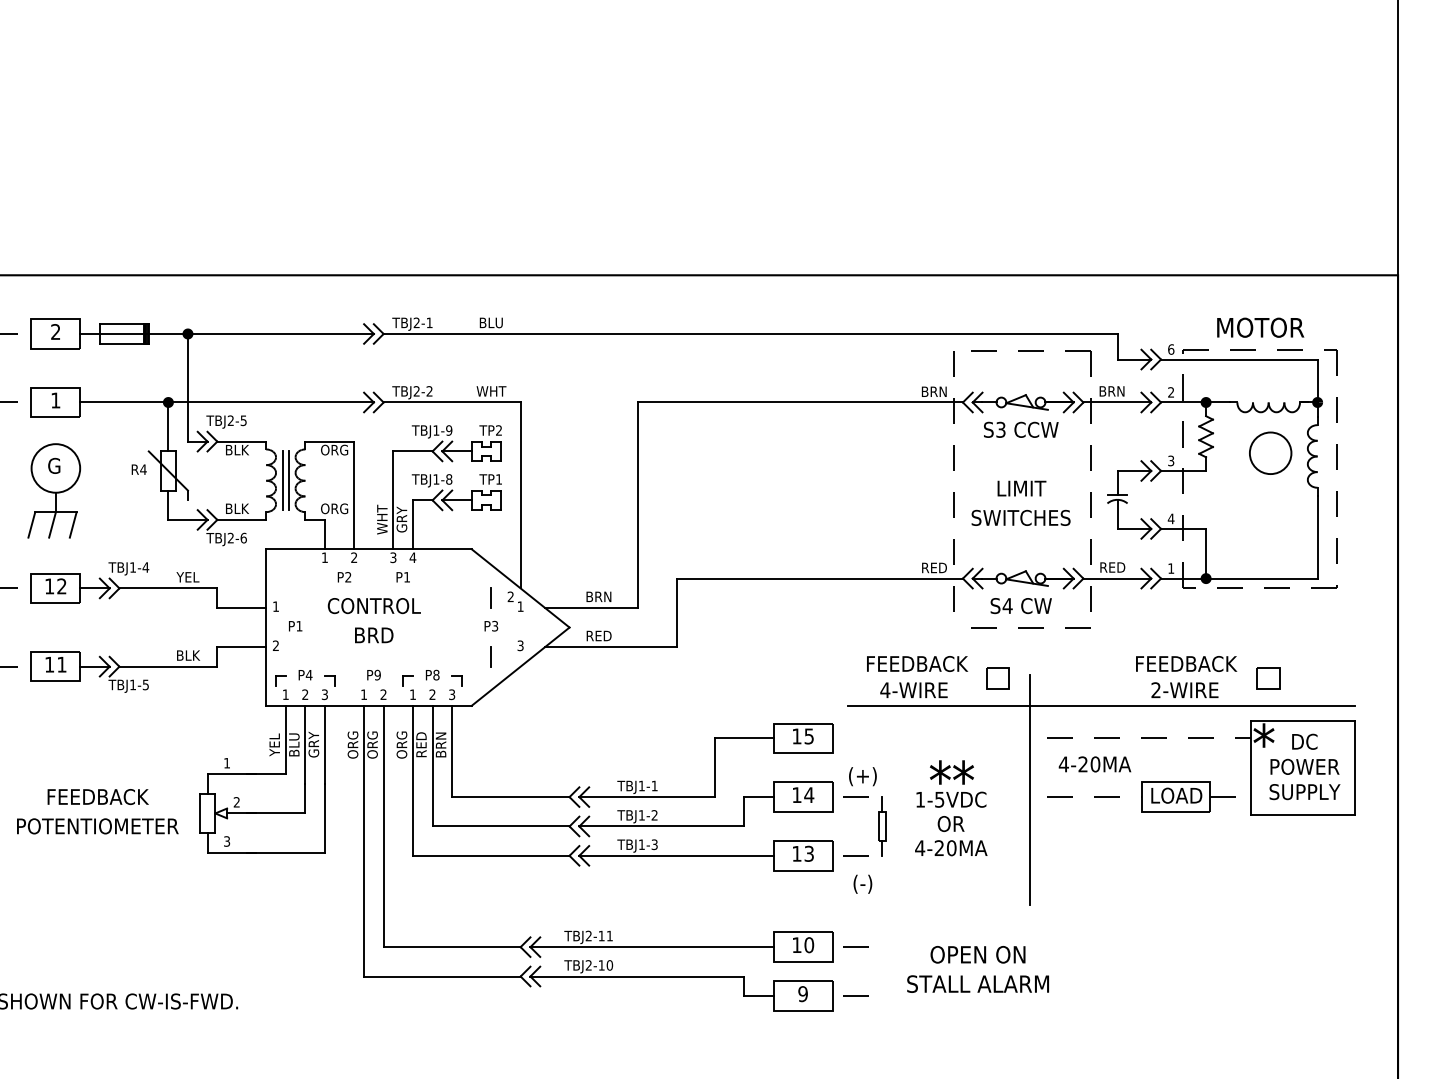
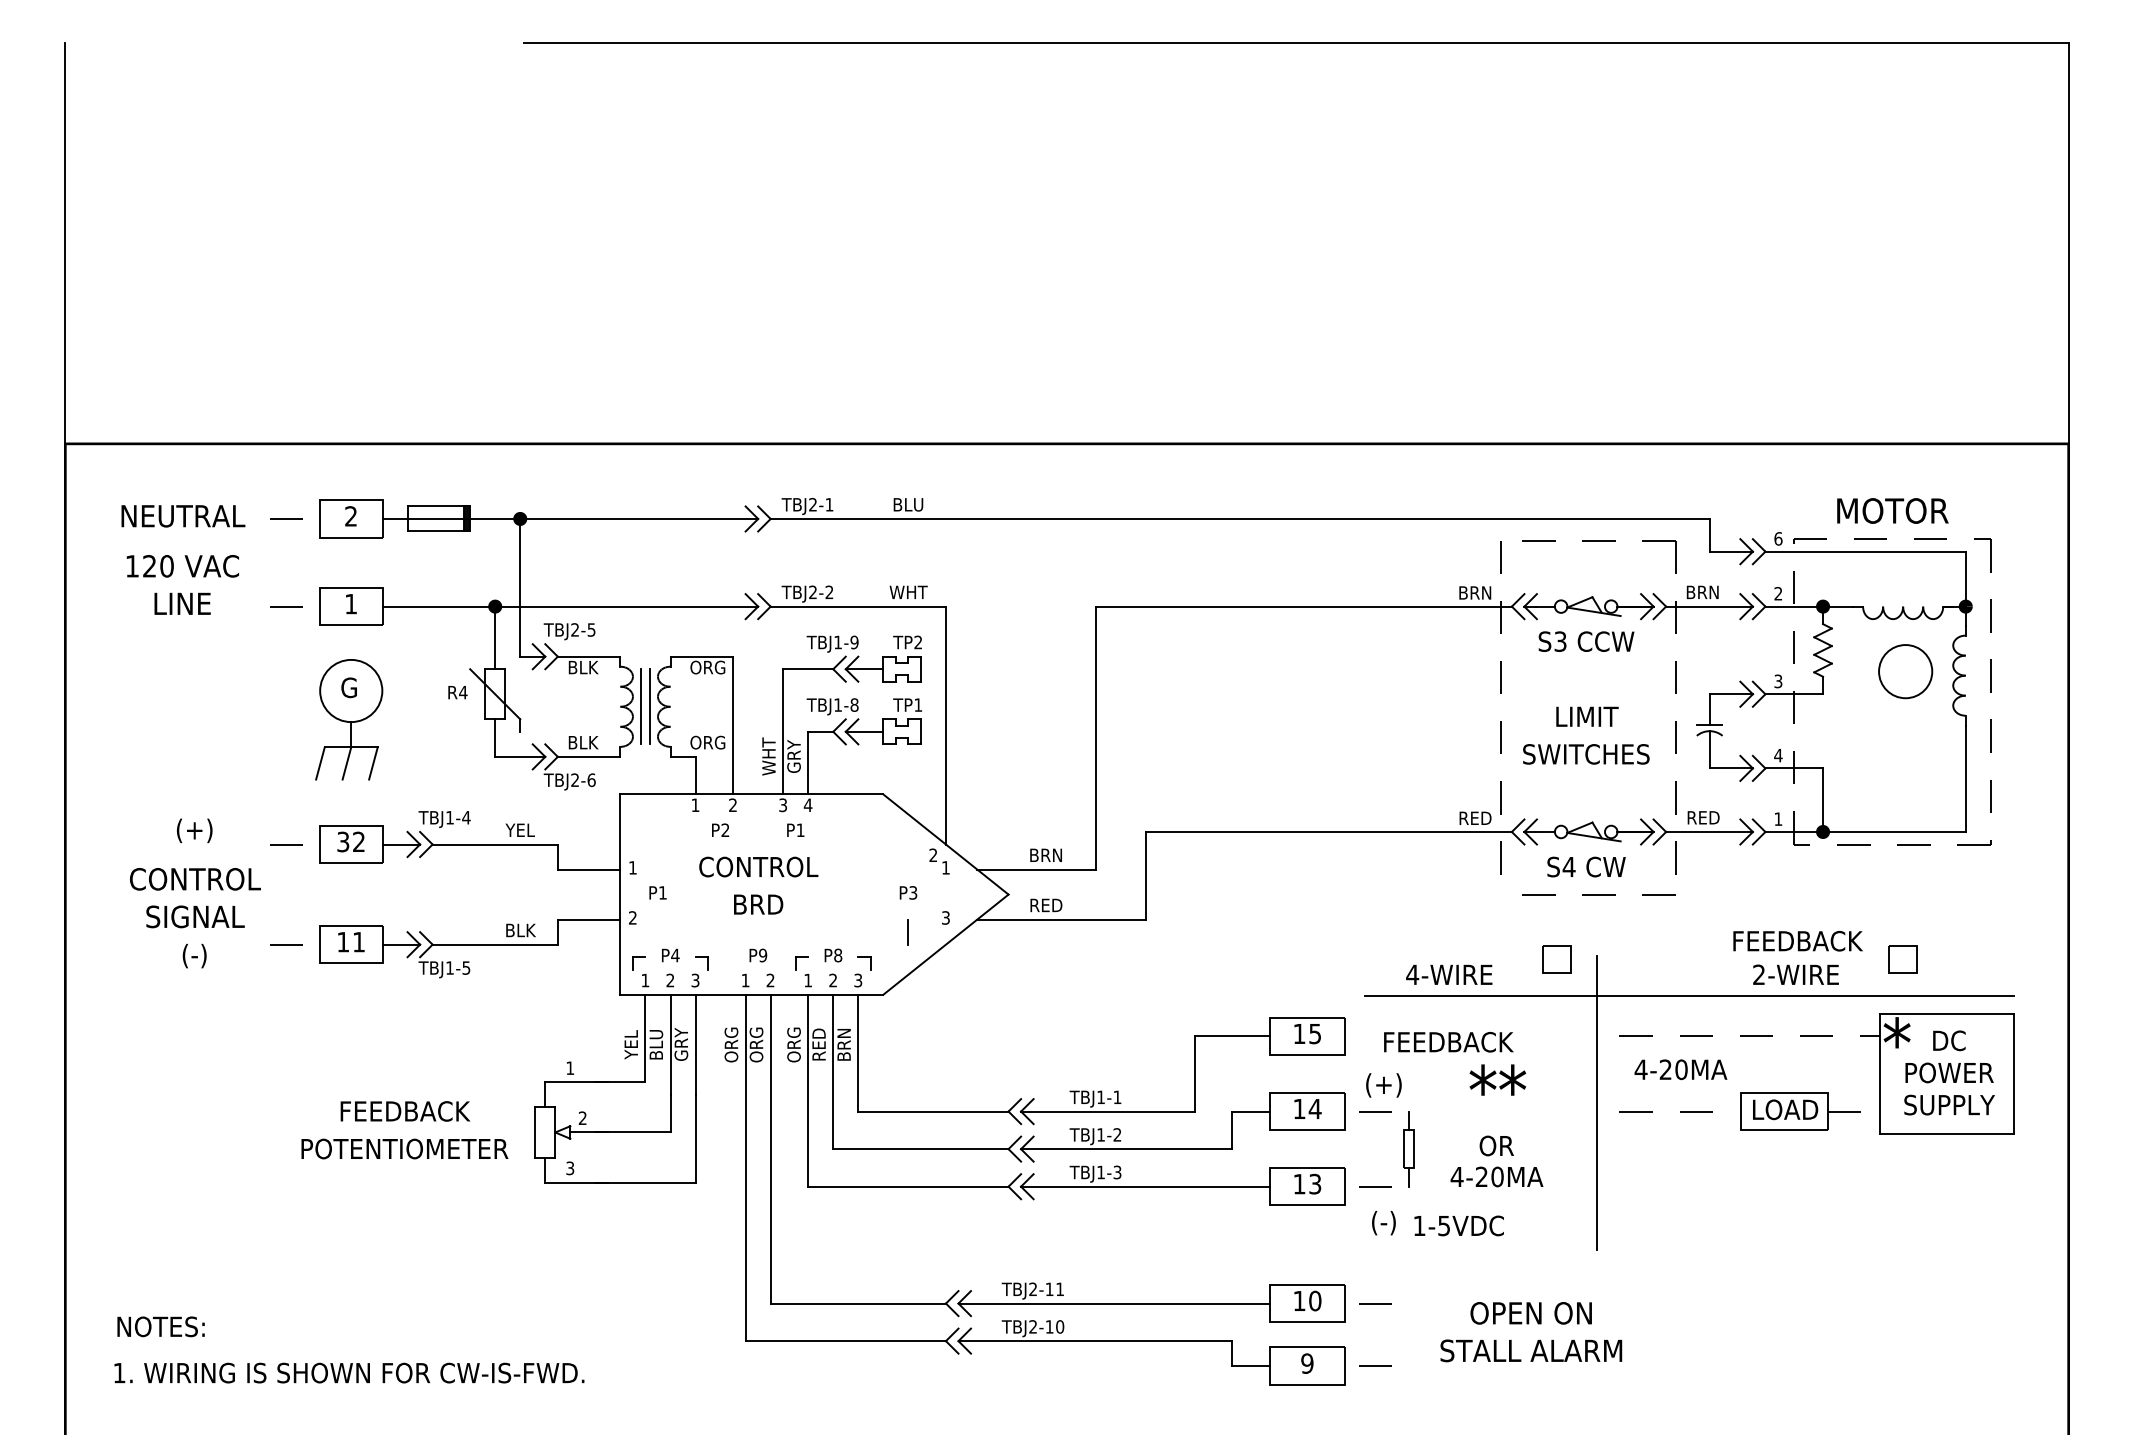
text: (49, 586) -> (343, 841), 12 -> 32
line: (491, 597) -> (908, 856), removed
text: (917, 664) -> (1448, 1042), moved
text: (950, 799) -> (1458, 1225), moved

